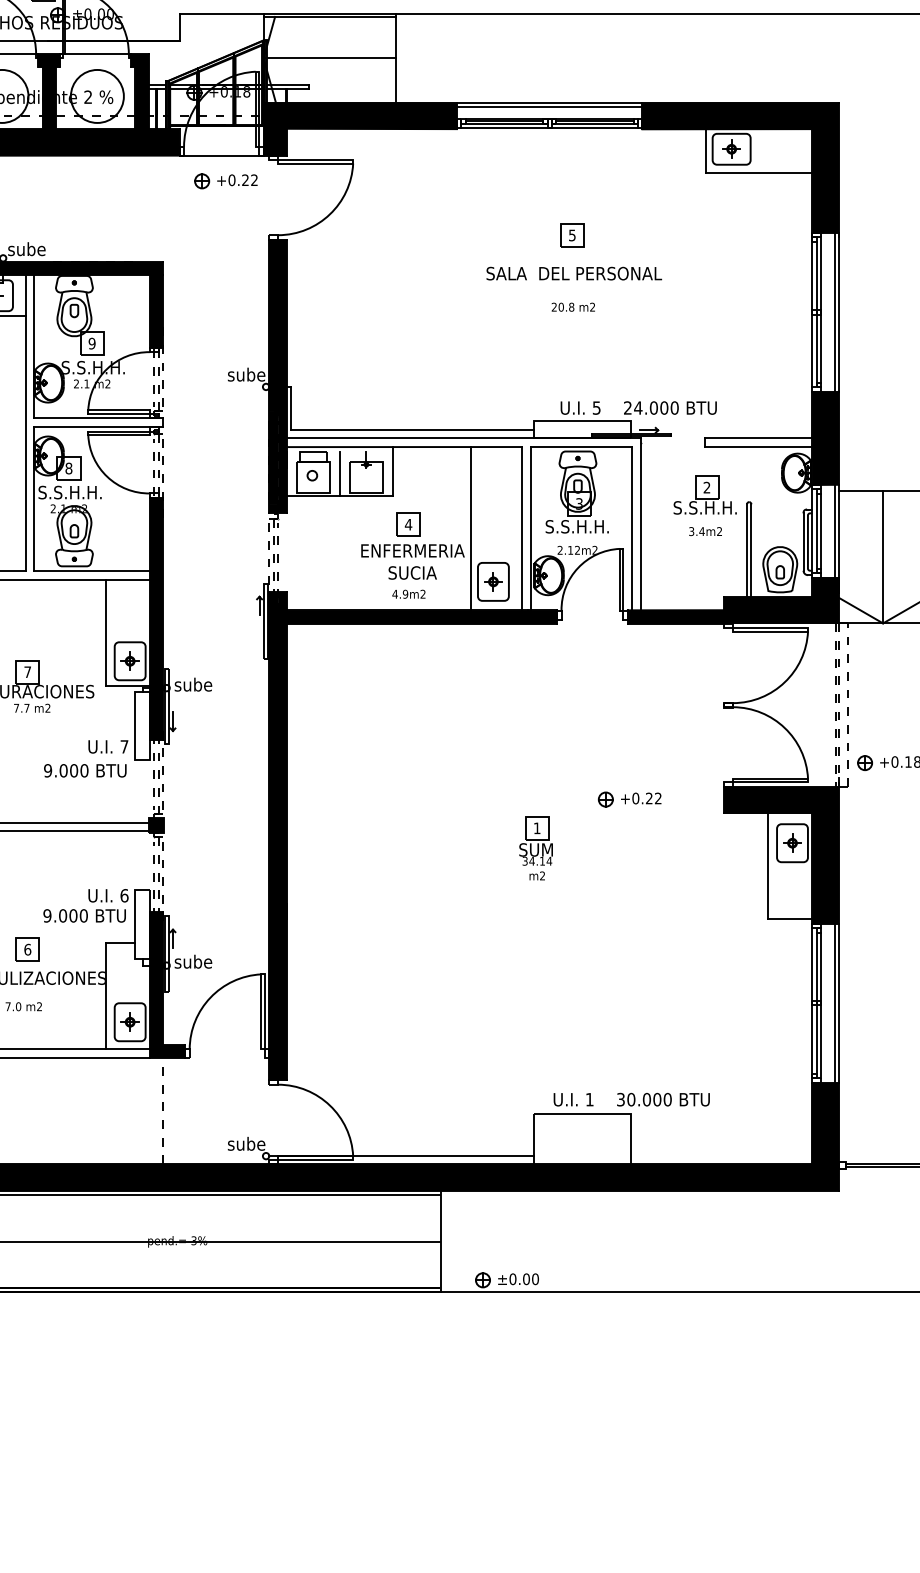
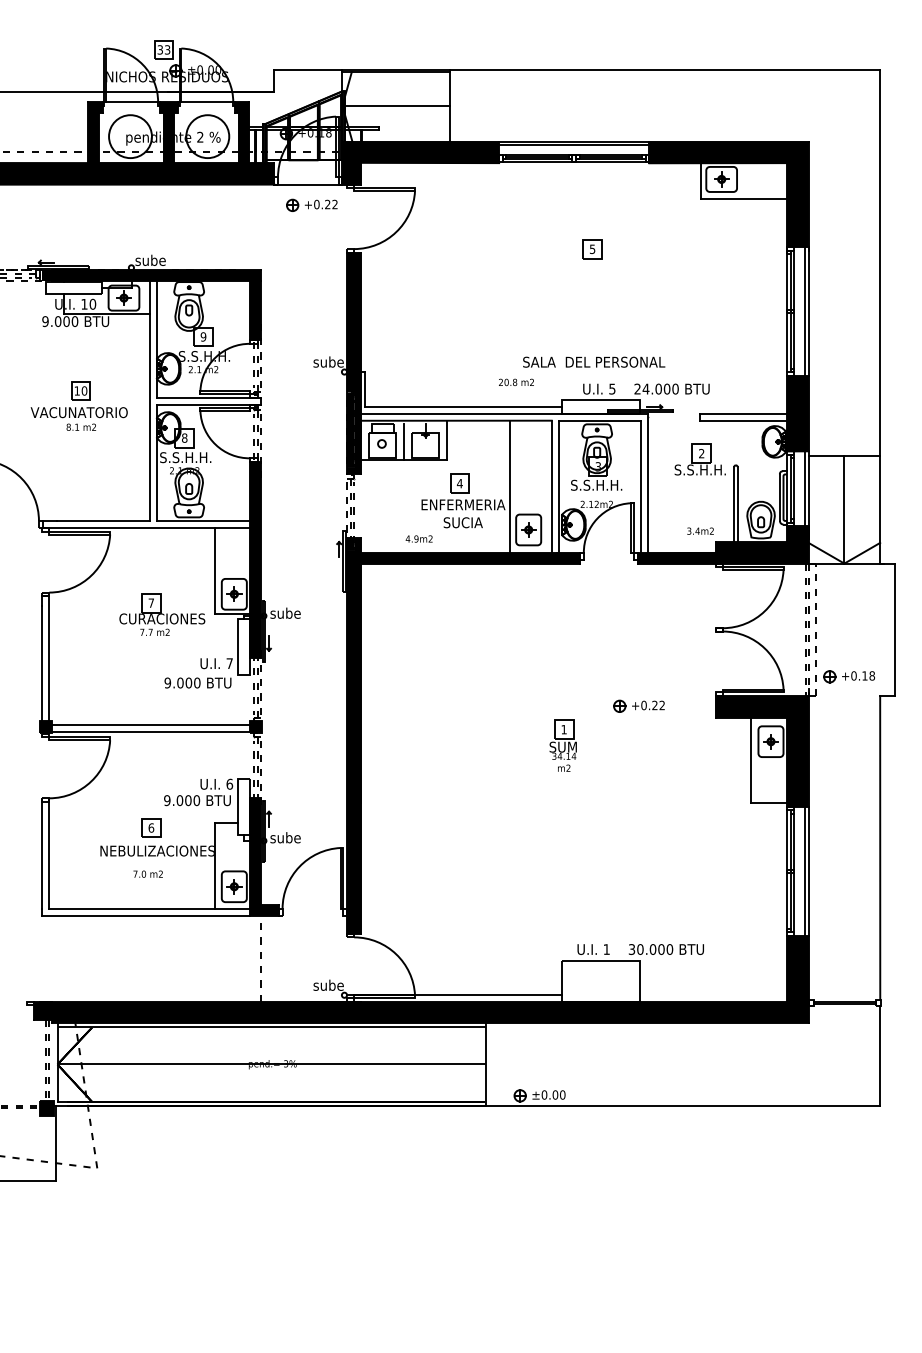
text: (574, 272) -> (594, 361), moved
text: (573, 307) -> (516, 382), moved
text: (705, 530) -> (700, 530), moved
text: (408, 593) -> (418, 538), moved

